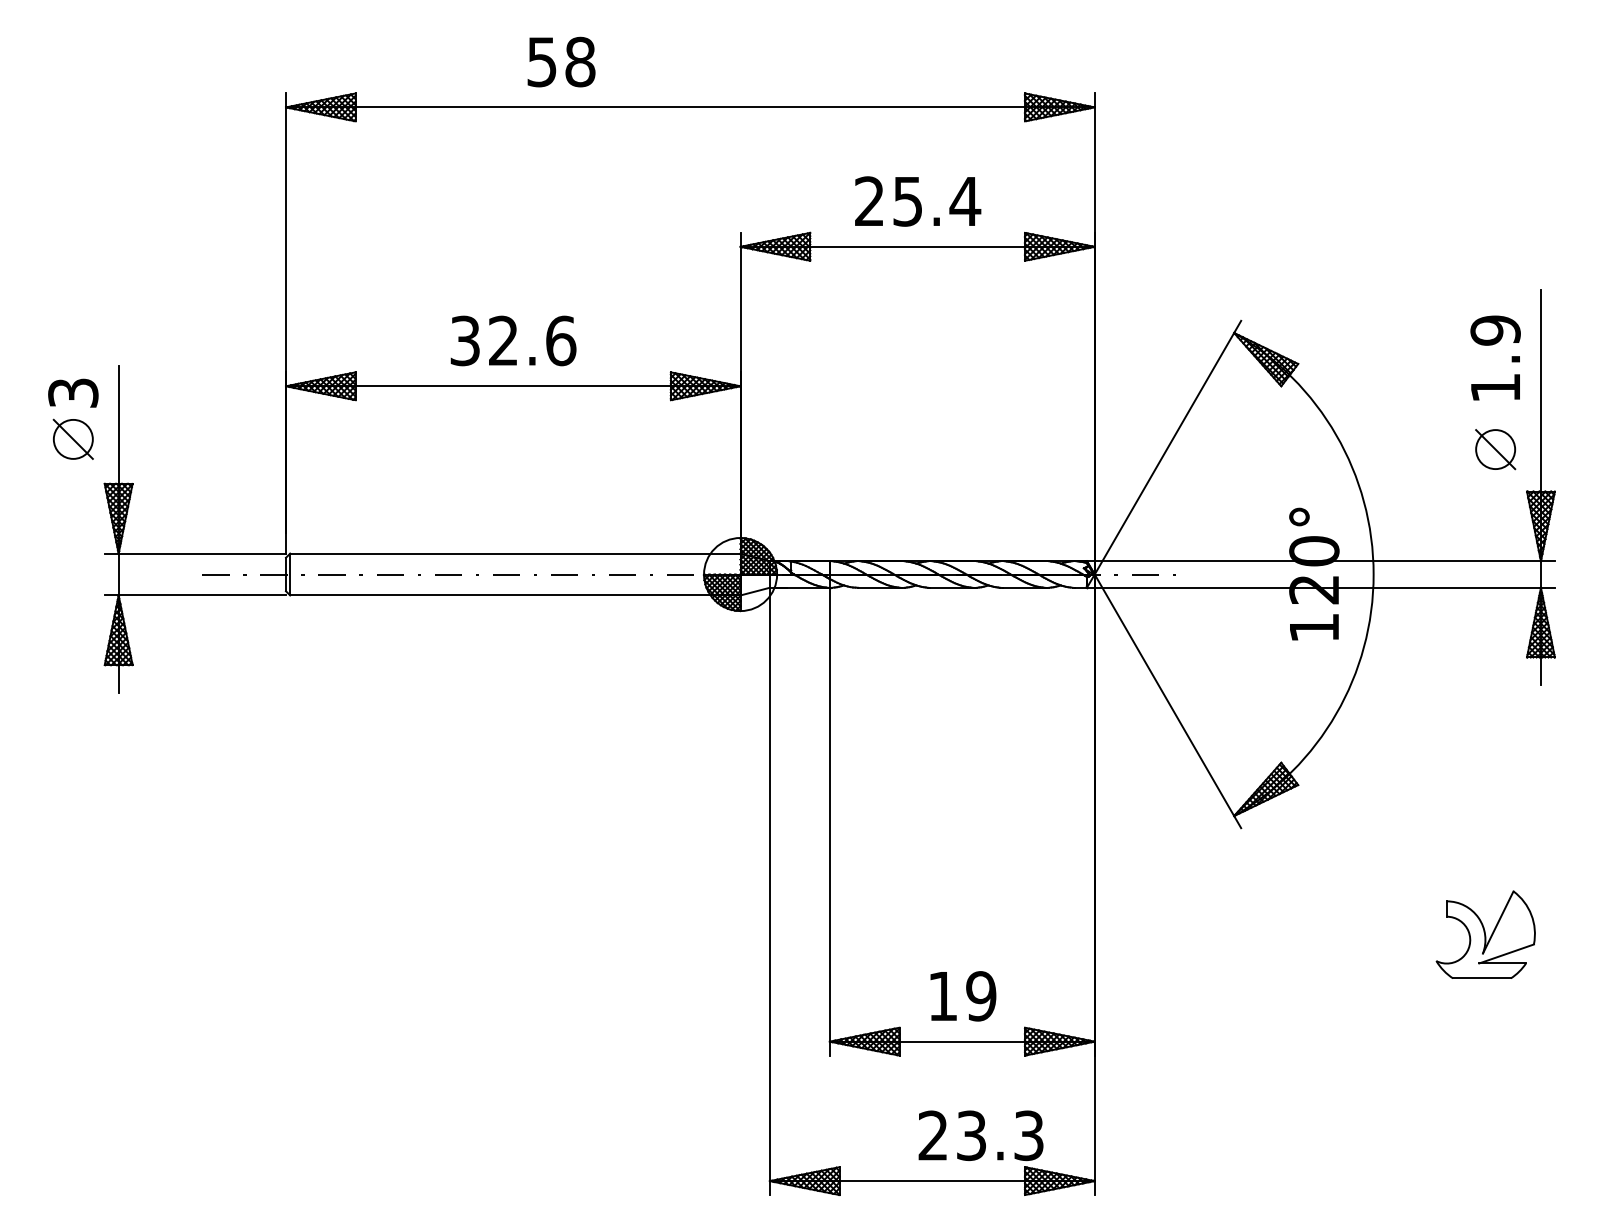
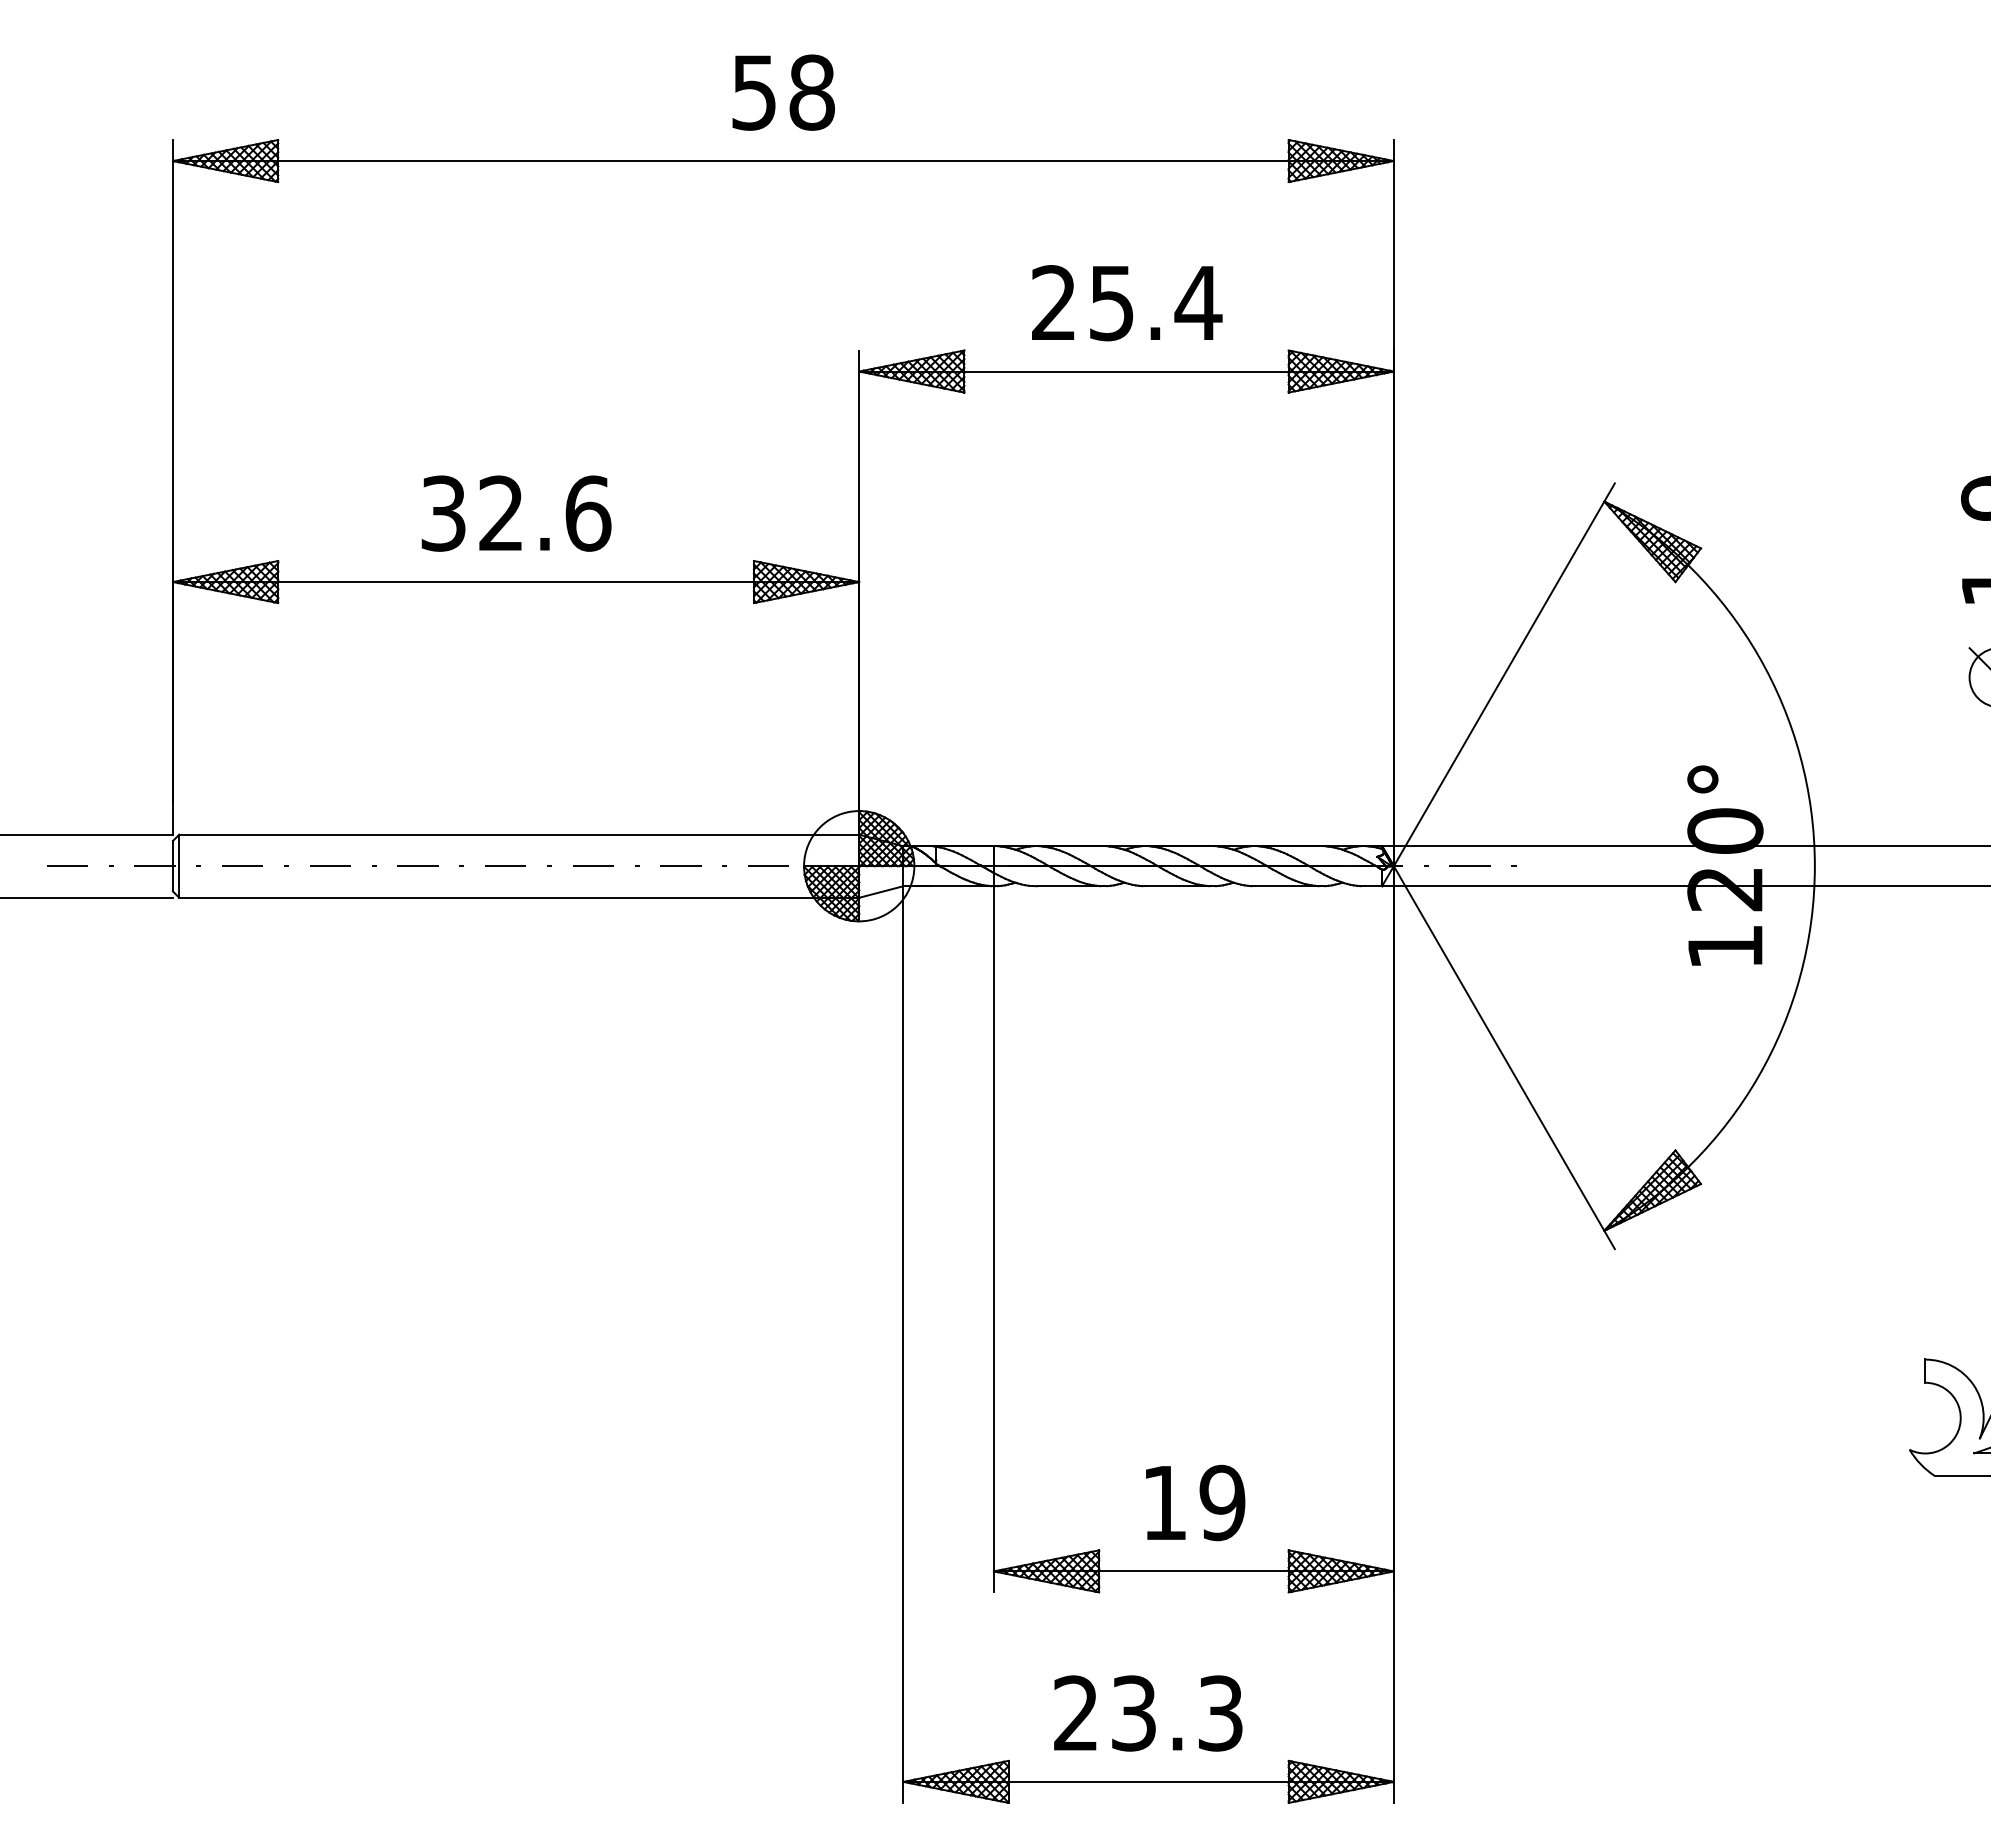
text: (561, 61) -> (783, 91), moved
text: (980, 1135) -> (1147, 1713), moved

